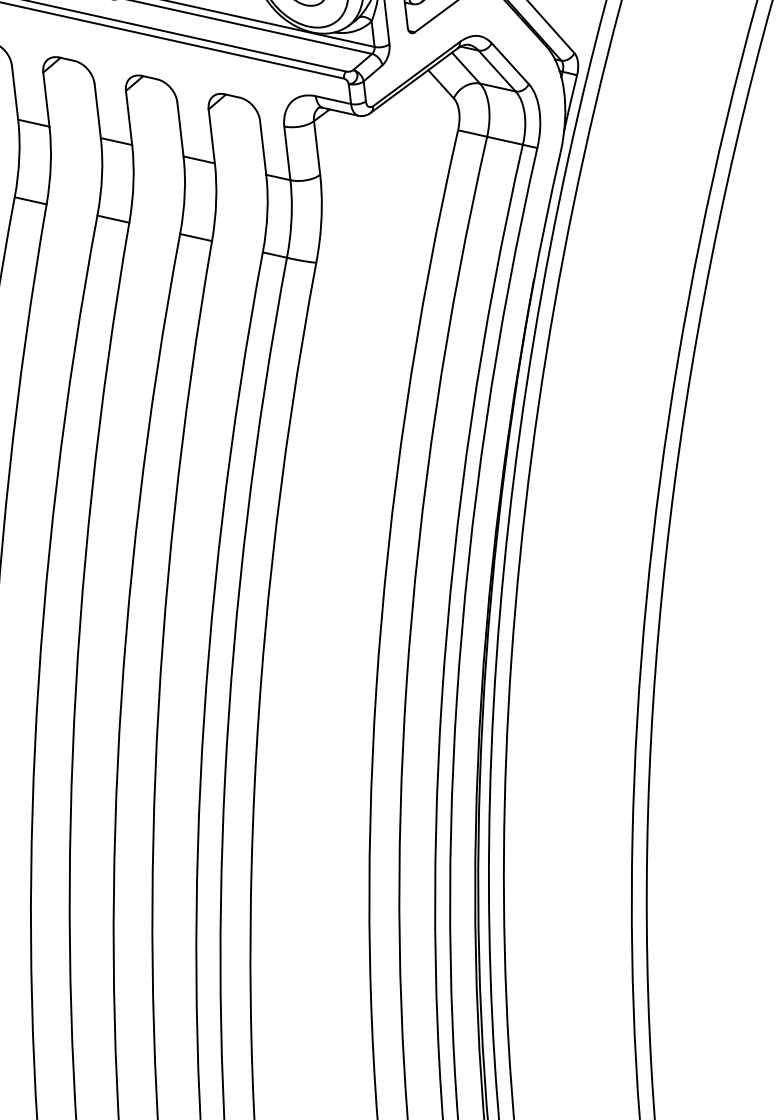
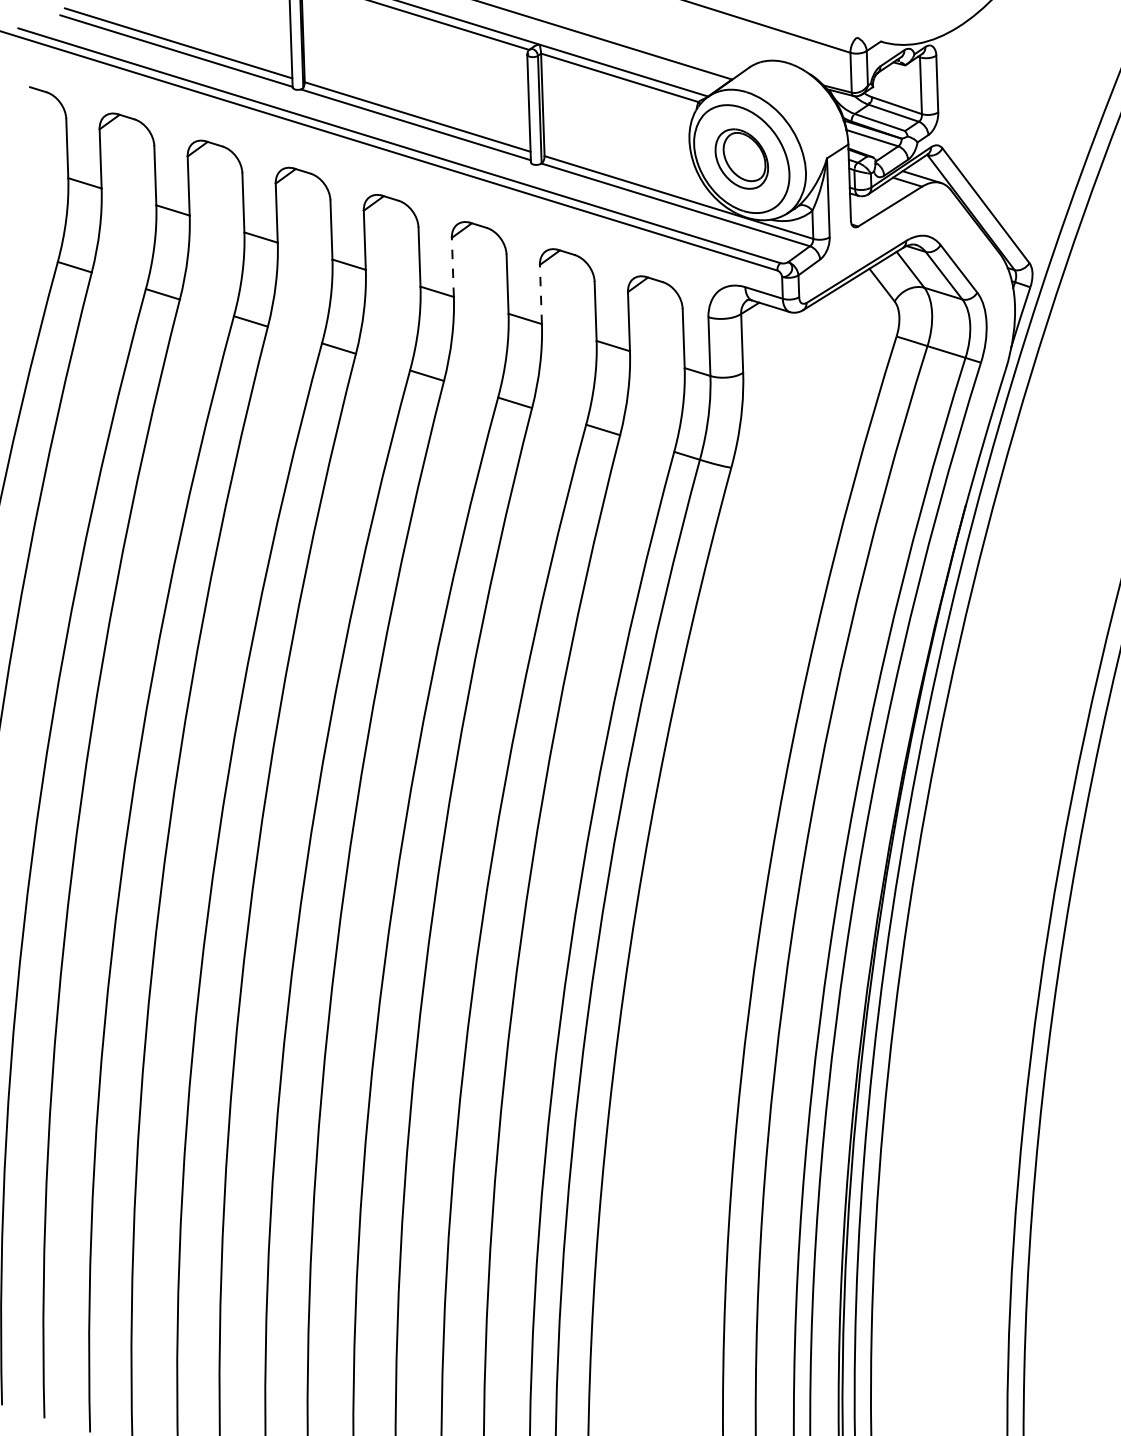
line: (46, 99) -> (452, 267), solid -> dashed
line: (128, 118) -> (540, 294), solid -> dashed

